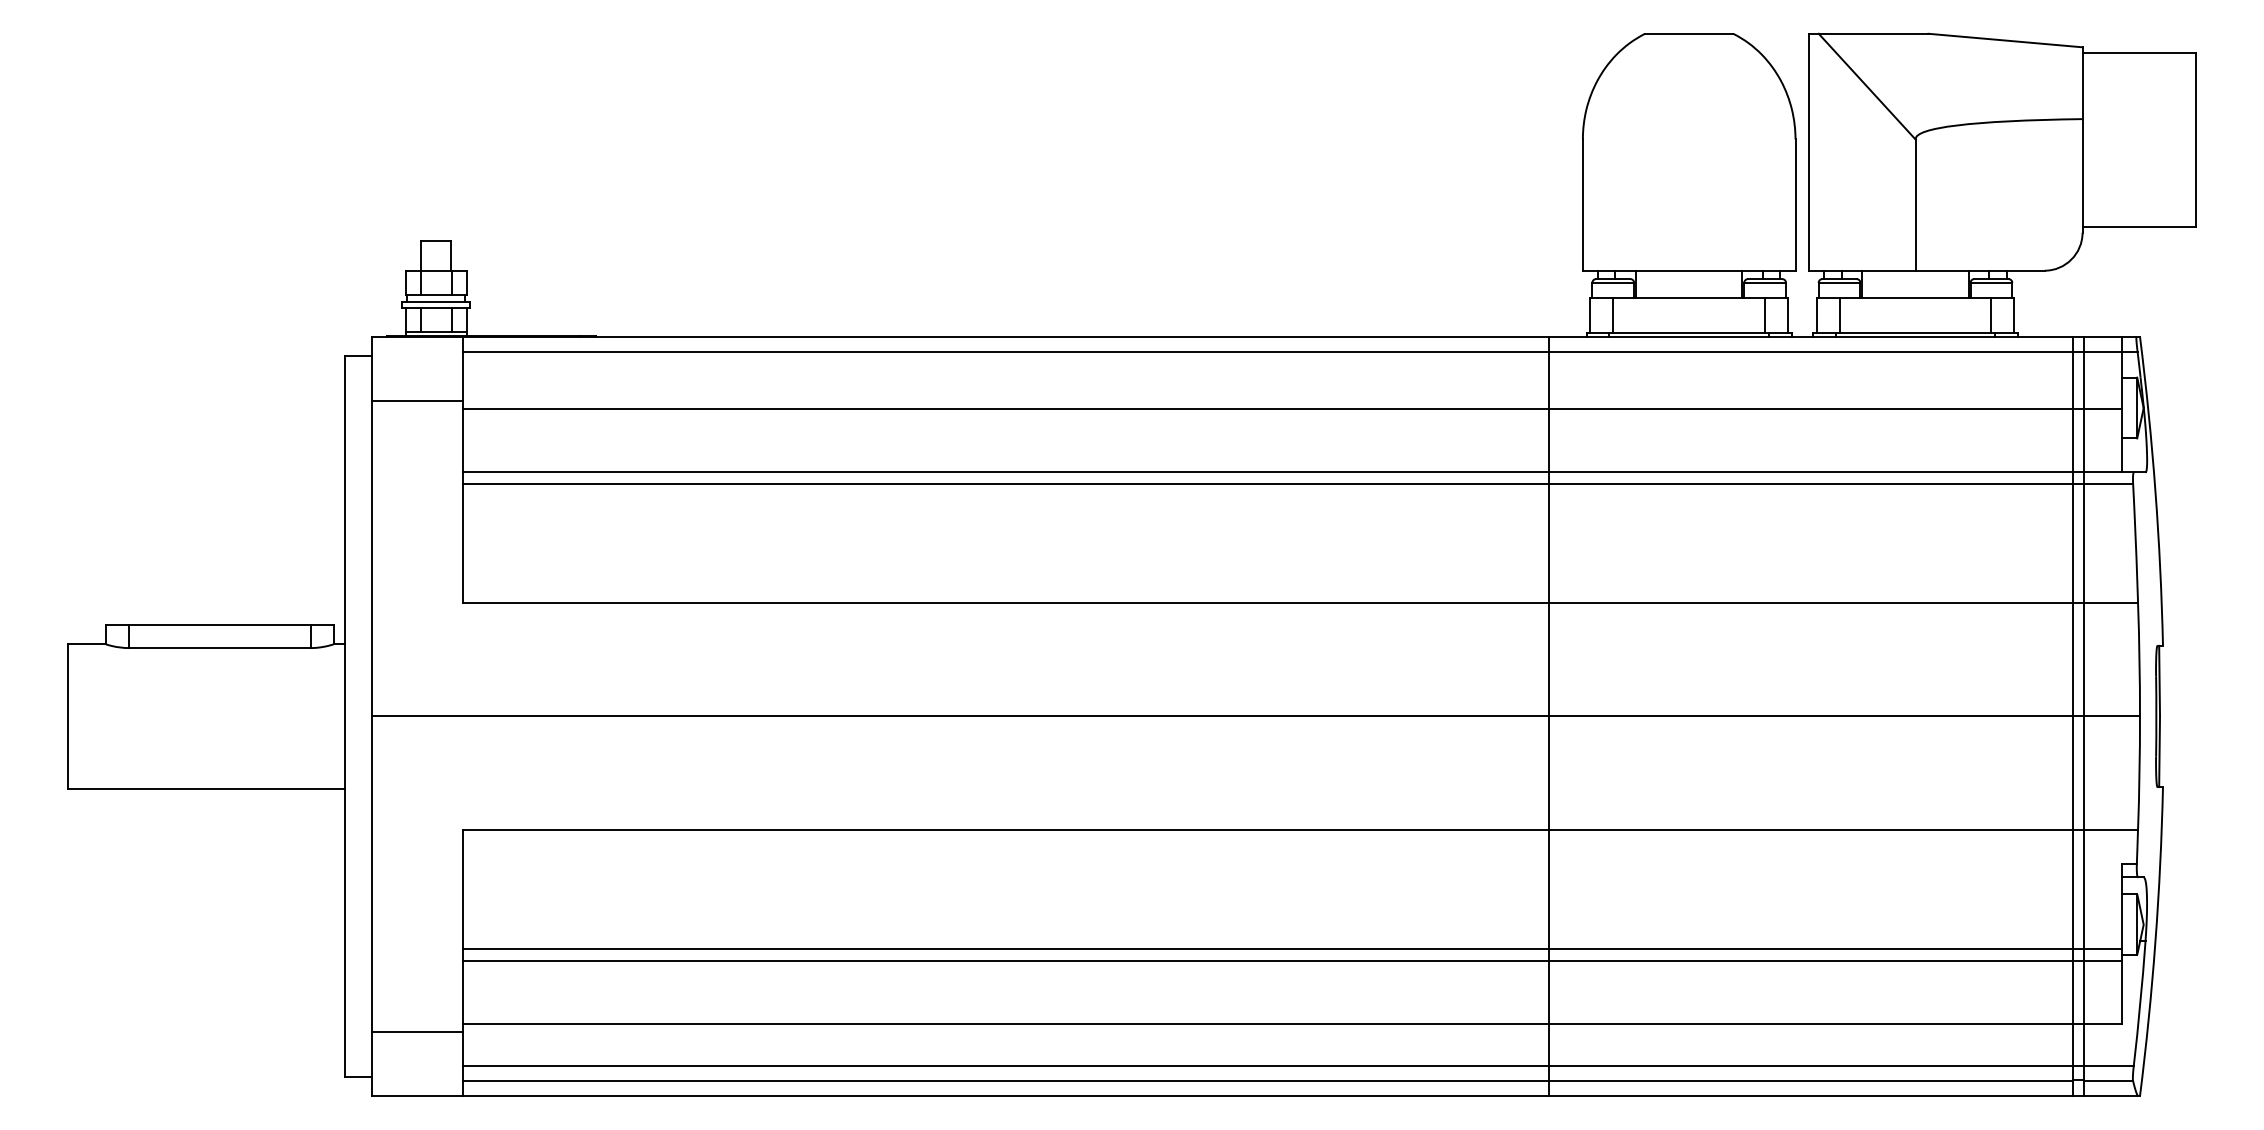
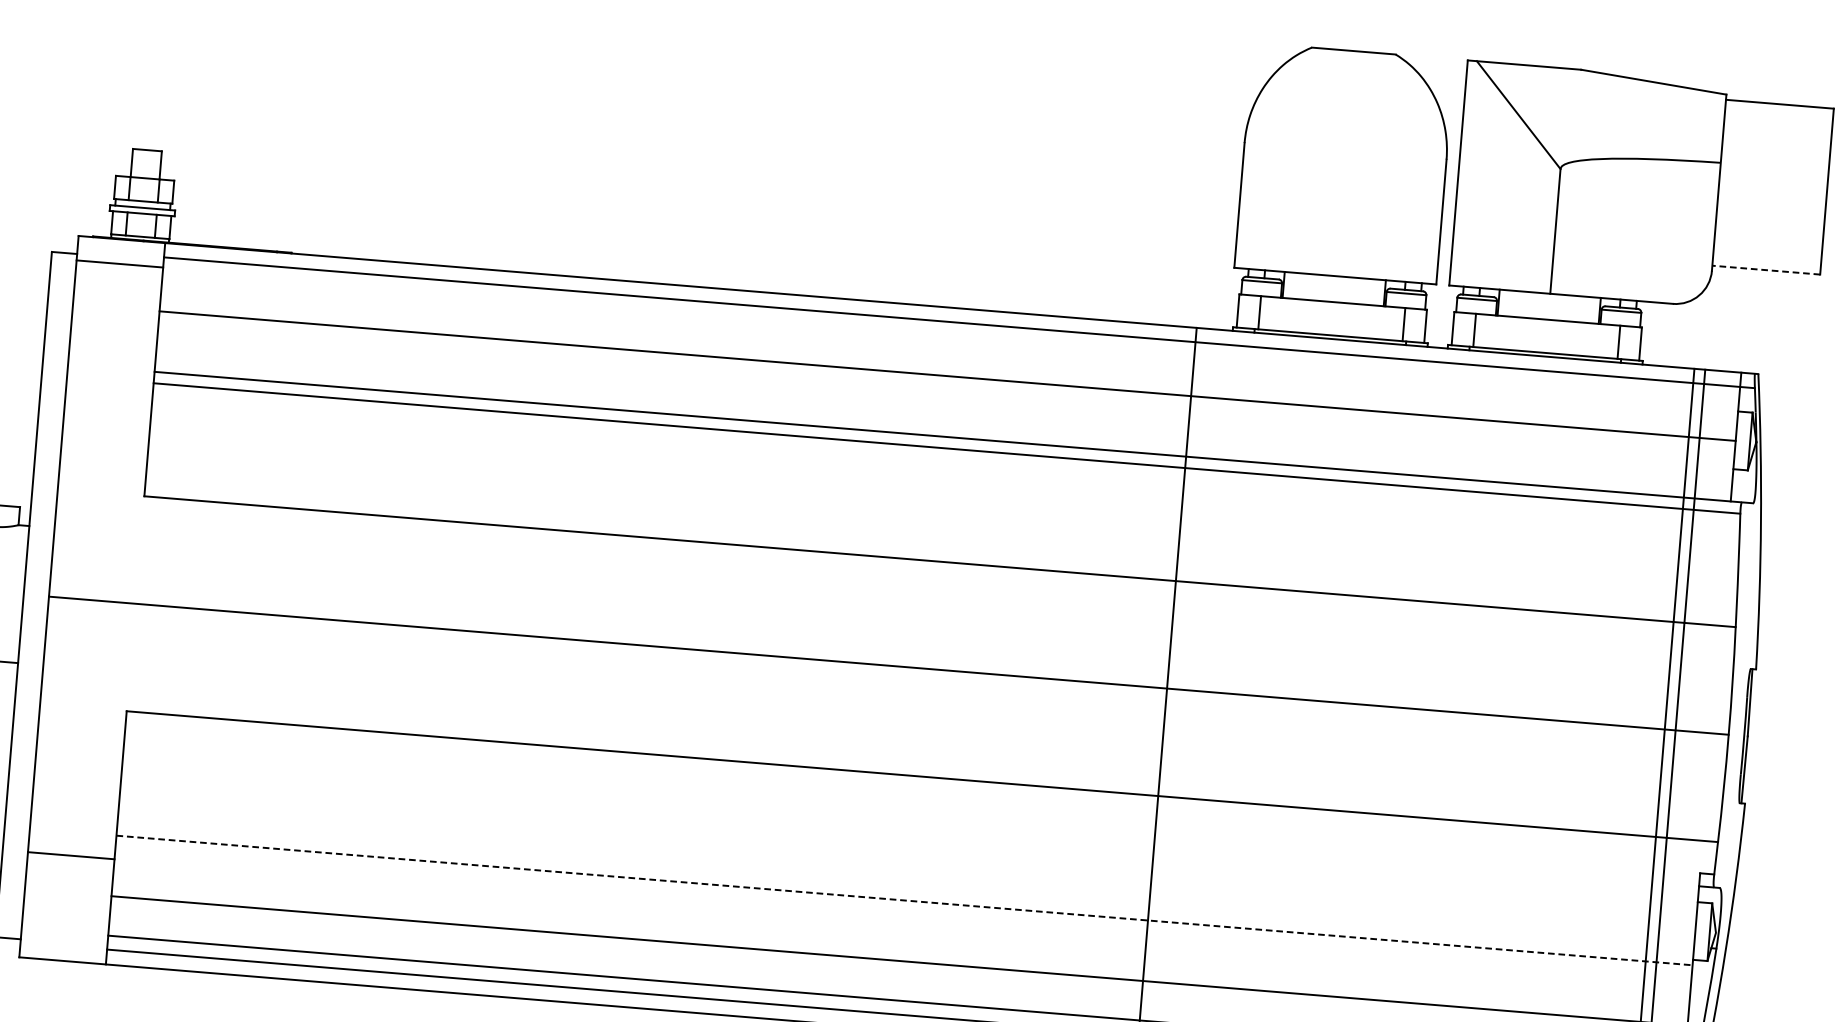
line: (2139, 227) -> (1766, 270), solid -> dashed
line: (416, 400) -> (119, 263), moved
line: (1292, 948) -> (905, 888), removed
line: (1292, 960) -> (904, 900), solid -> dashed
line: (416, 1032) -> (70, 855), moved

